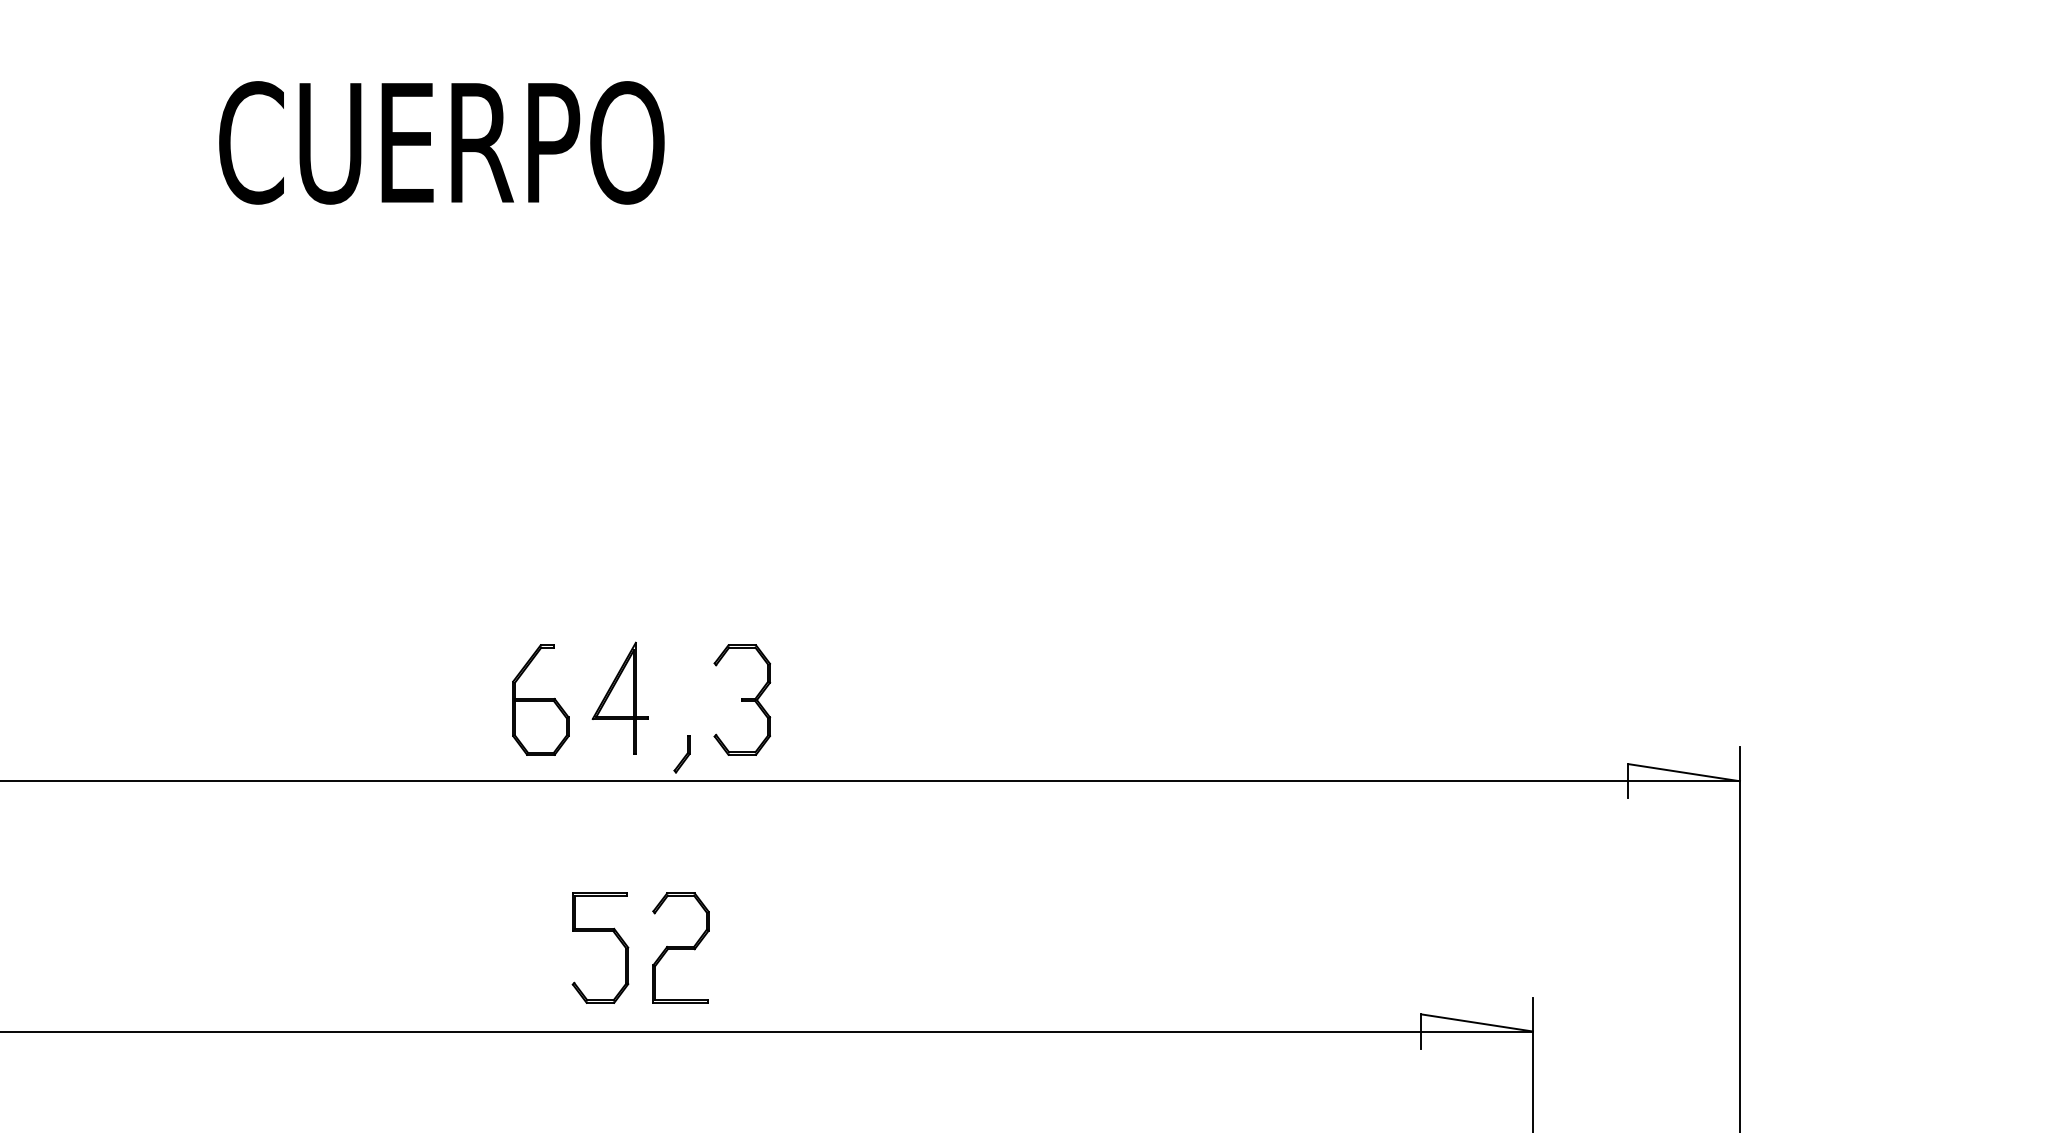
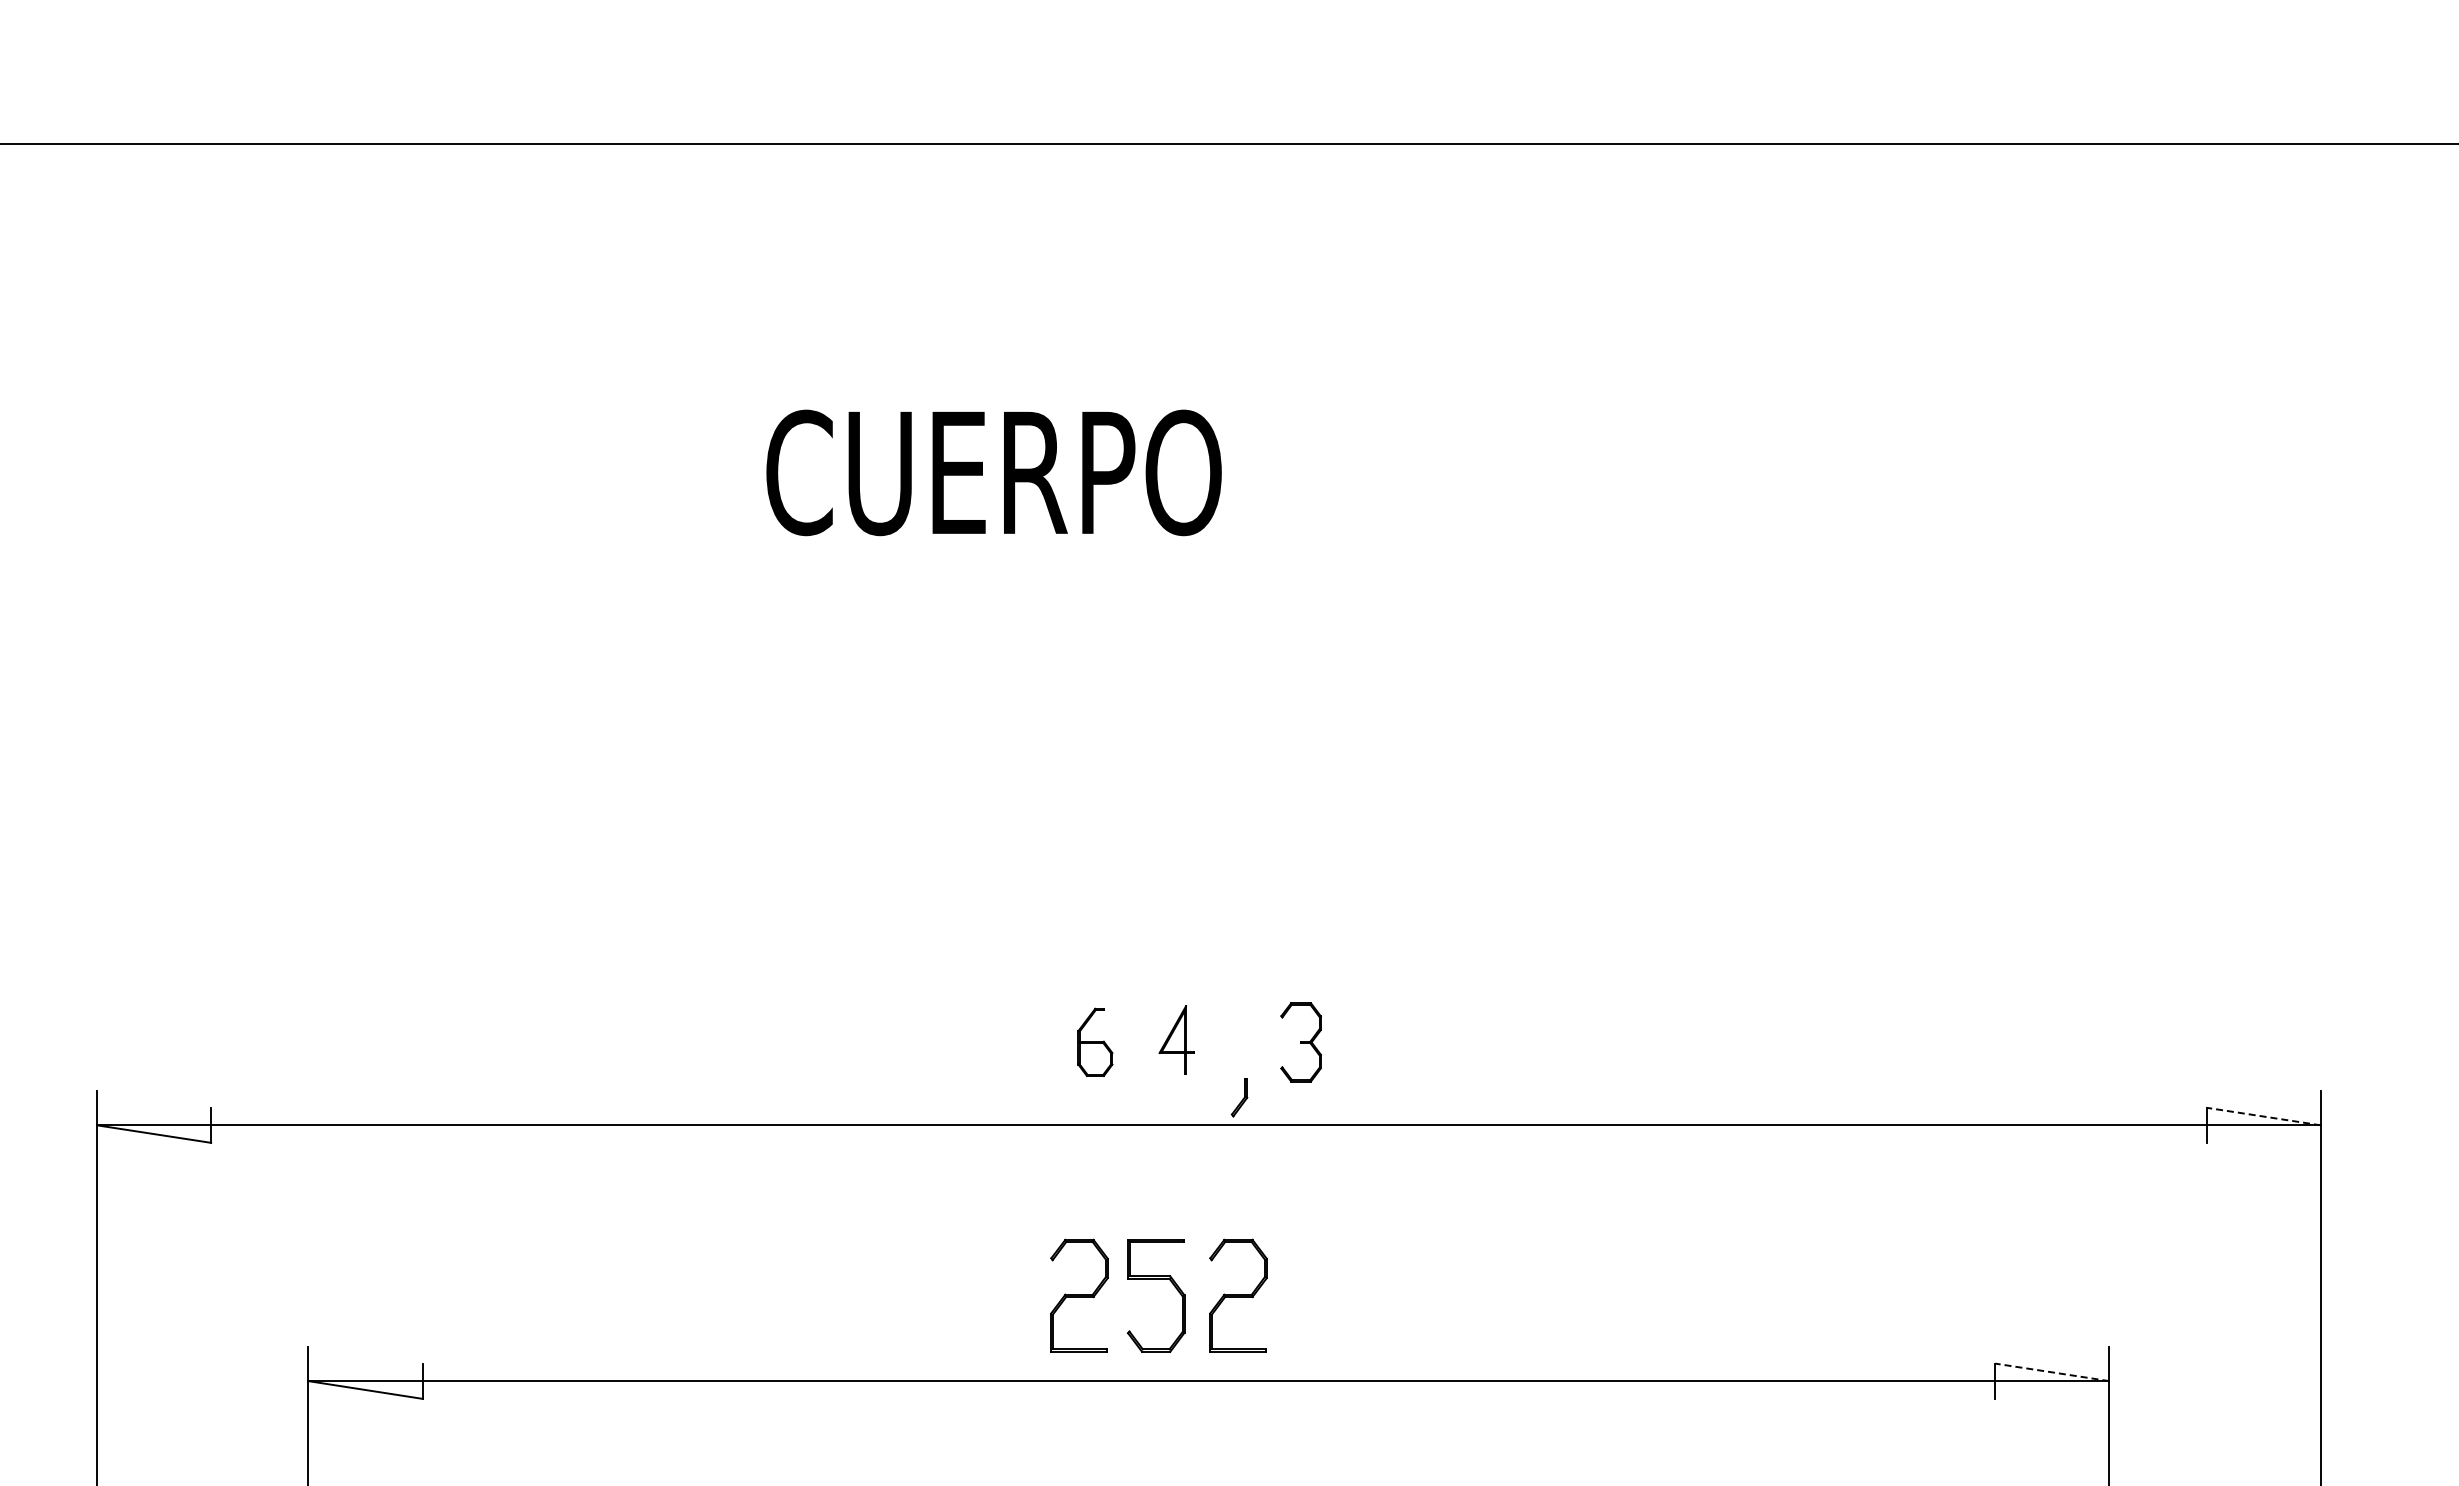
part: (620, 697) -> (1176, 1039), size x0.6
part: (541, 700) -> (1095, 1042), size x0.6
part: (741, 700) -> (1300, 1042), size x0.7
line: (1683, 772) -> (2263, 1116), solid -> dashed
part: (525, 947) -> (1079, 1295), added
line: (1477, 1023) -> (2052, 1372), solid -> dashed

